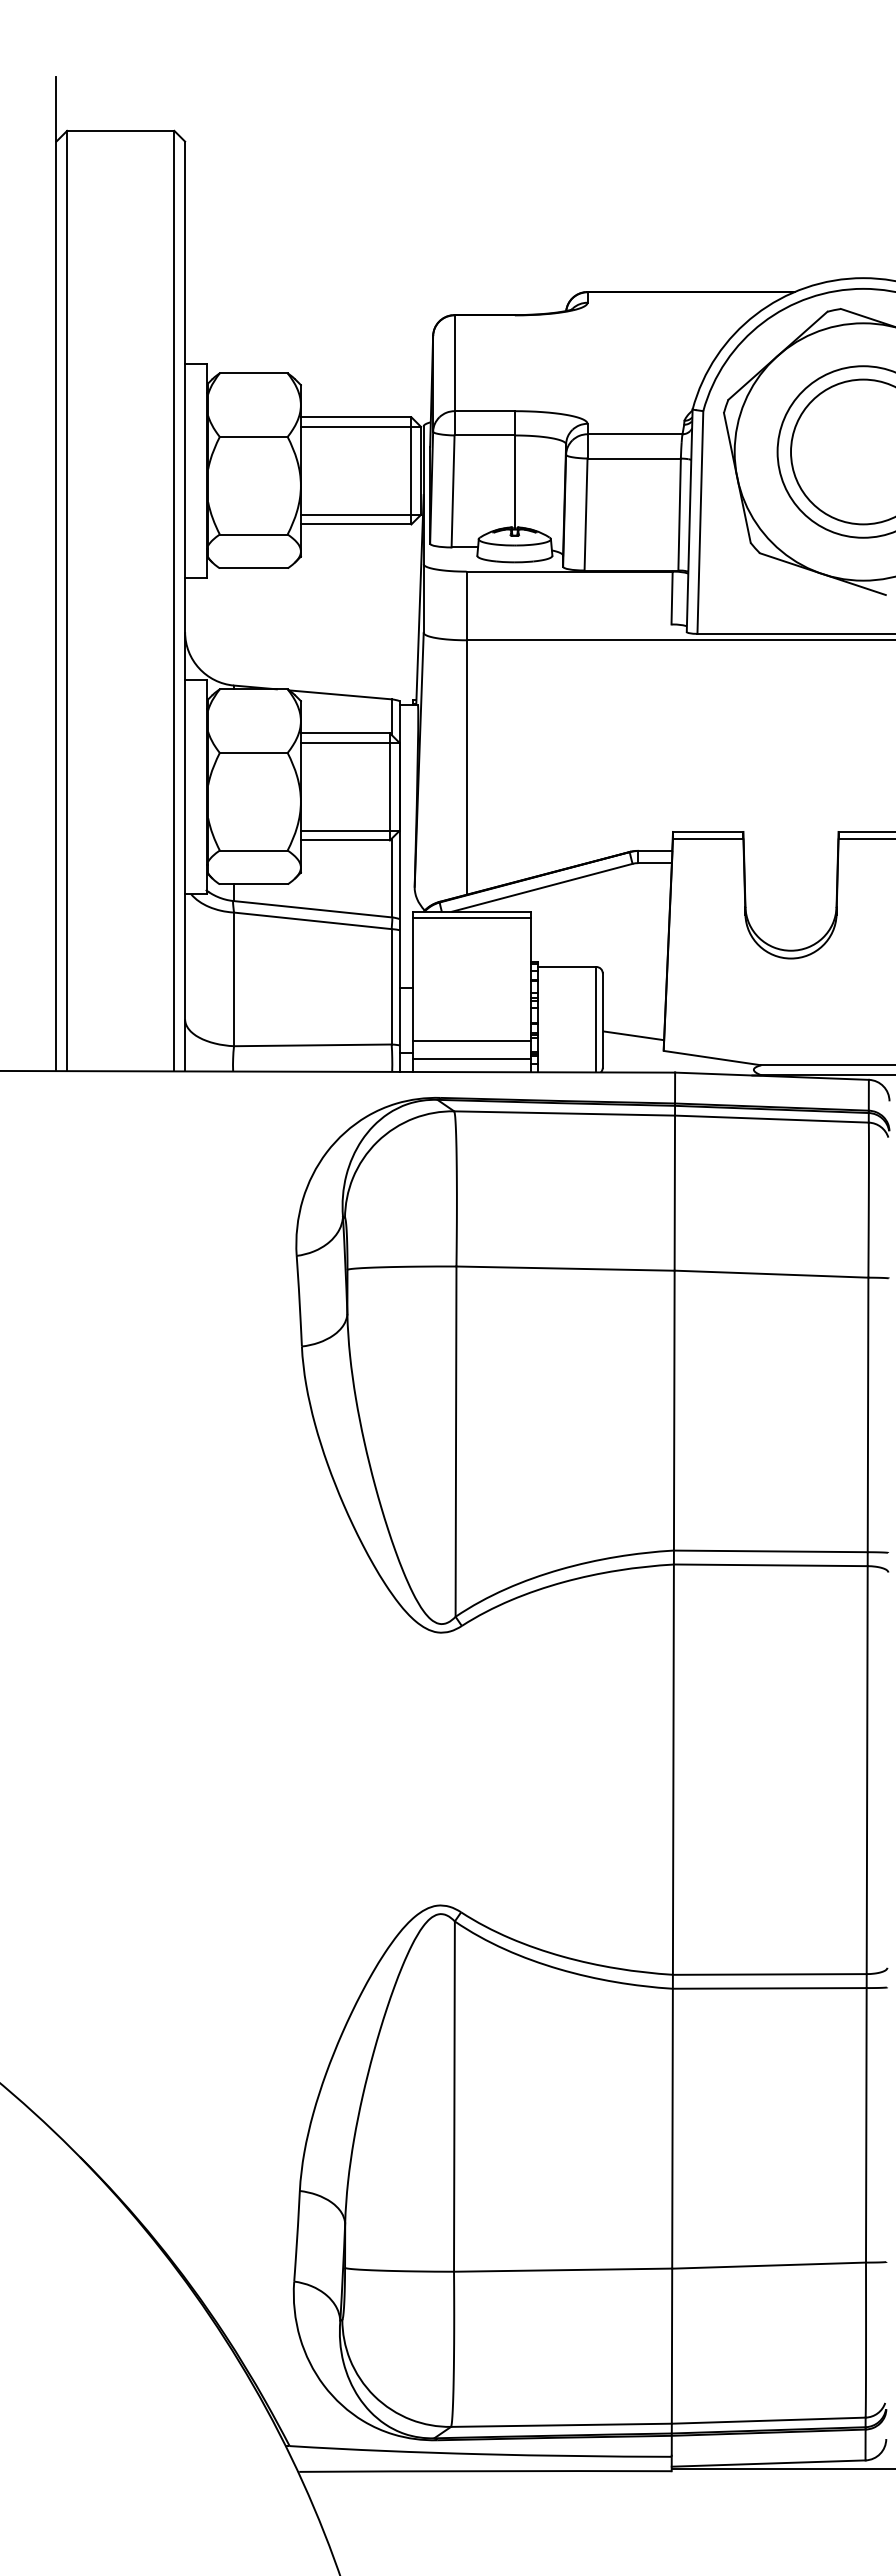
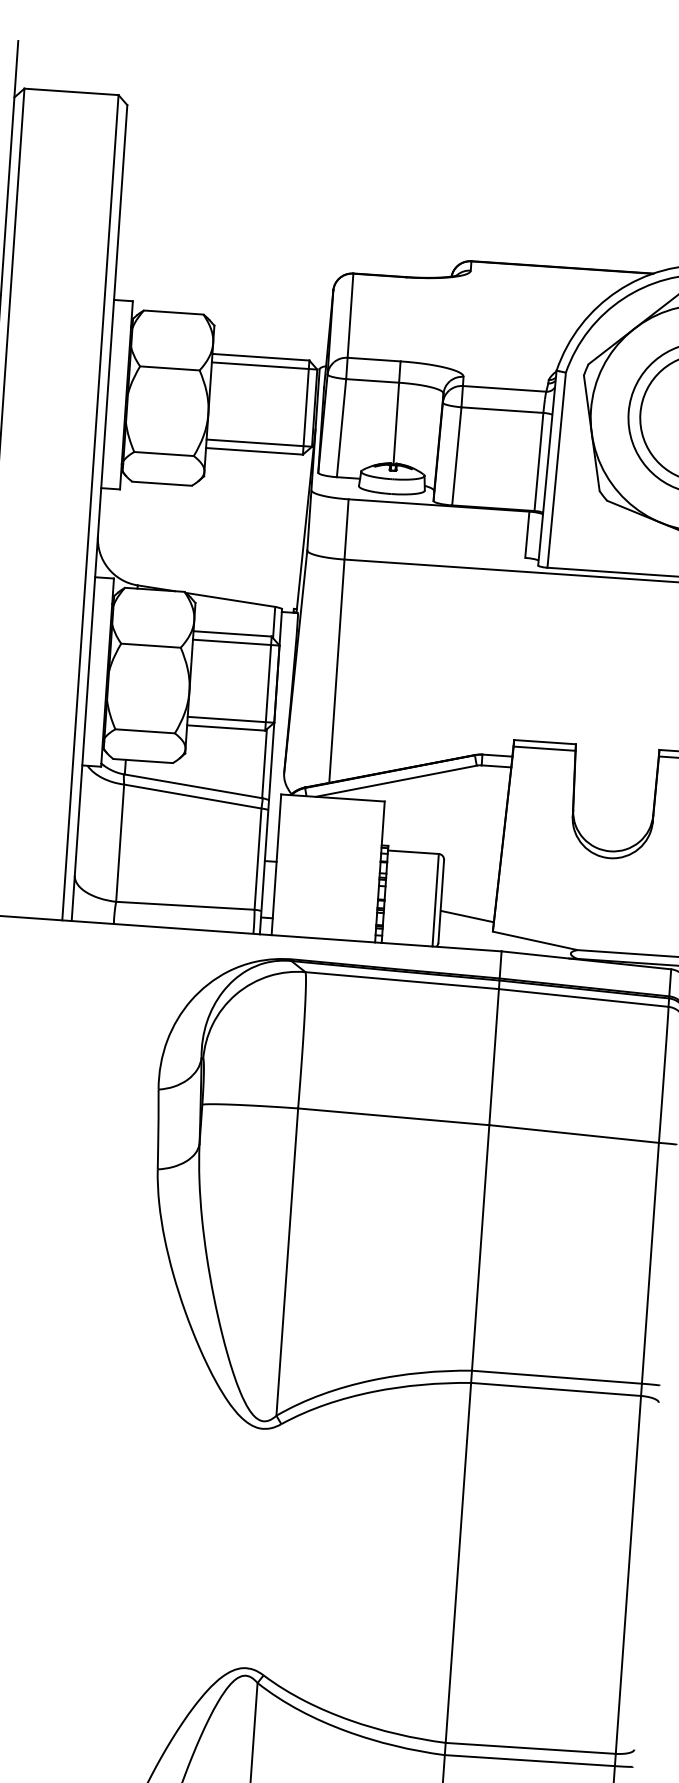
line: (471, 917) -> (332, 803), removed
line: (471, 1041) -> (324, 911), removed
line: (471, 1059) -> (323, 927), removed

